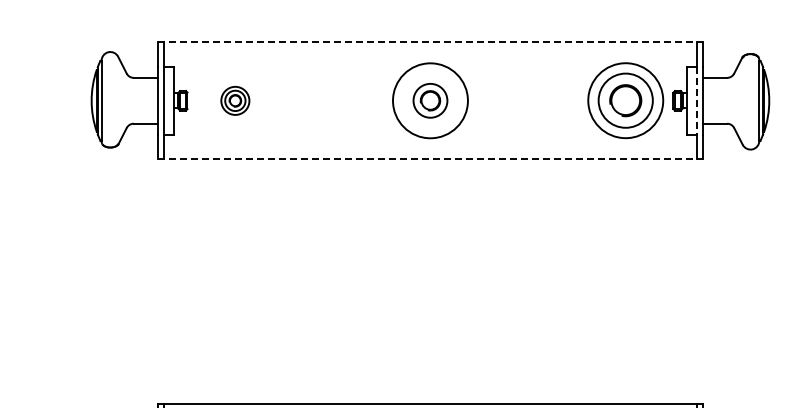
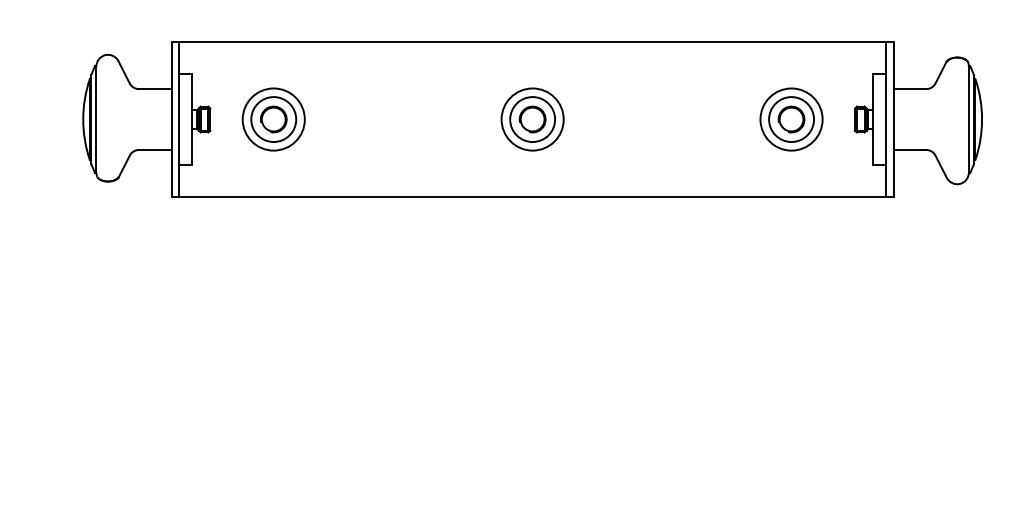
line: (430, 42) -> (532, 42), dashed -> solid
part: (235, 100) -> (274, 119), size x1.67
circle: (430, 100) -> (532, 119), size x0.62
part: (625, 100) -> (791, 119), size x0.62
line: (696, 100) -> (885, 119), dashed -> solid
line: (430, 159) -> (532, 197), dashed -> solid

